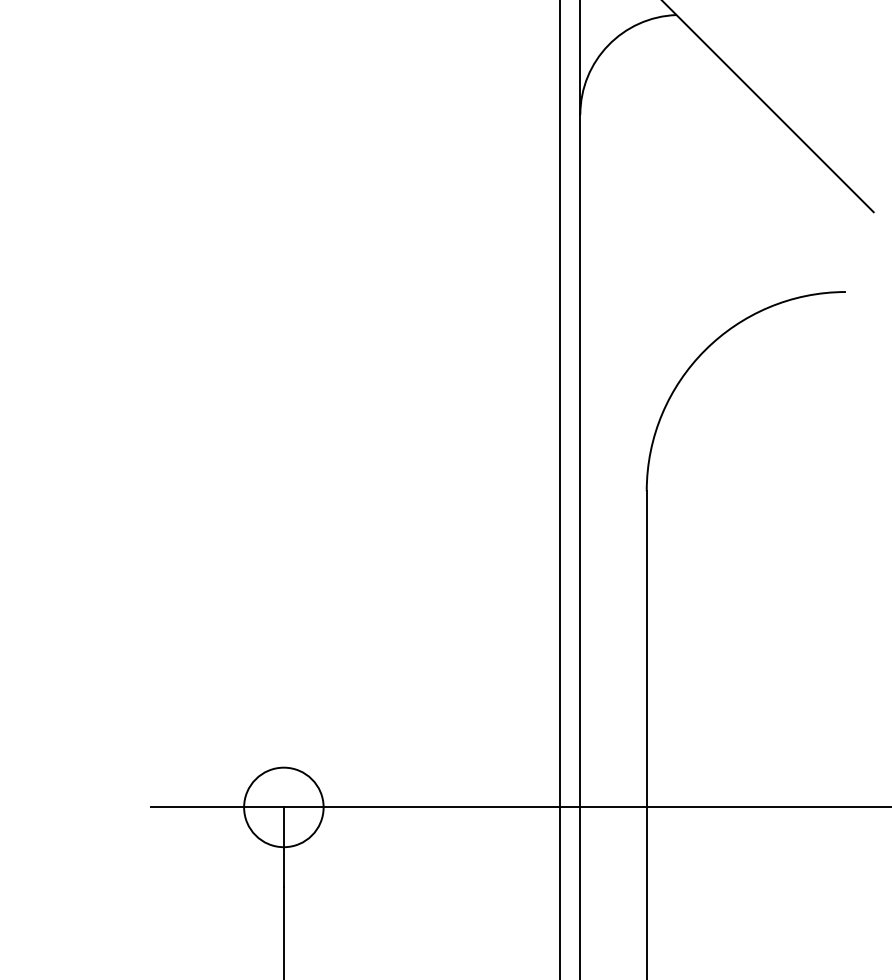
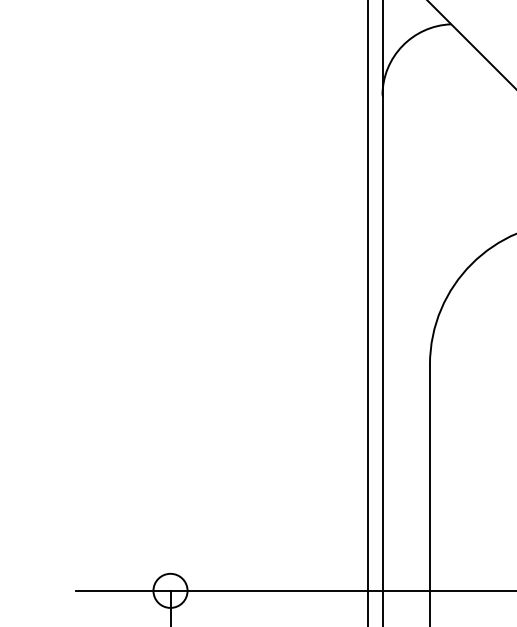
circle: (283, 807) -> (170, 590), size x0.6

